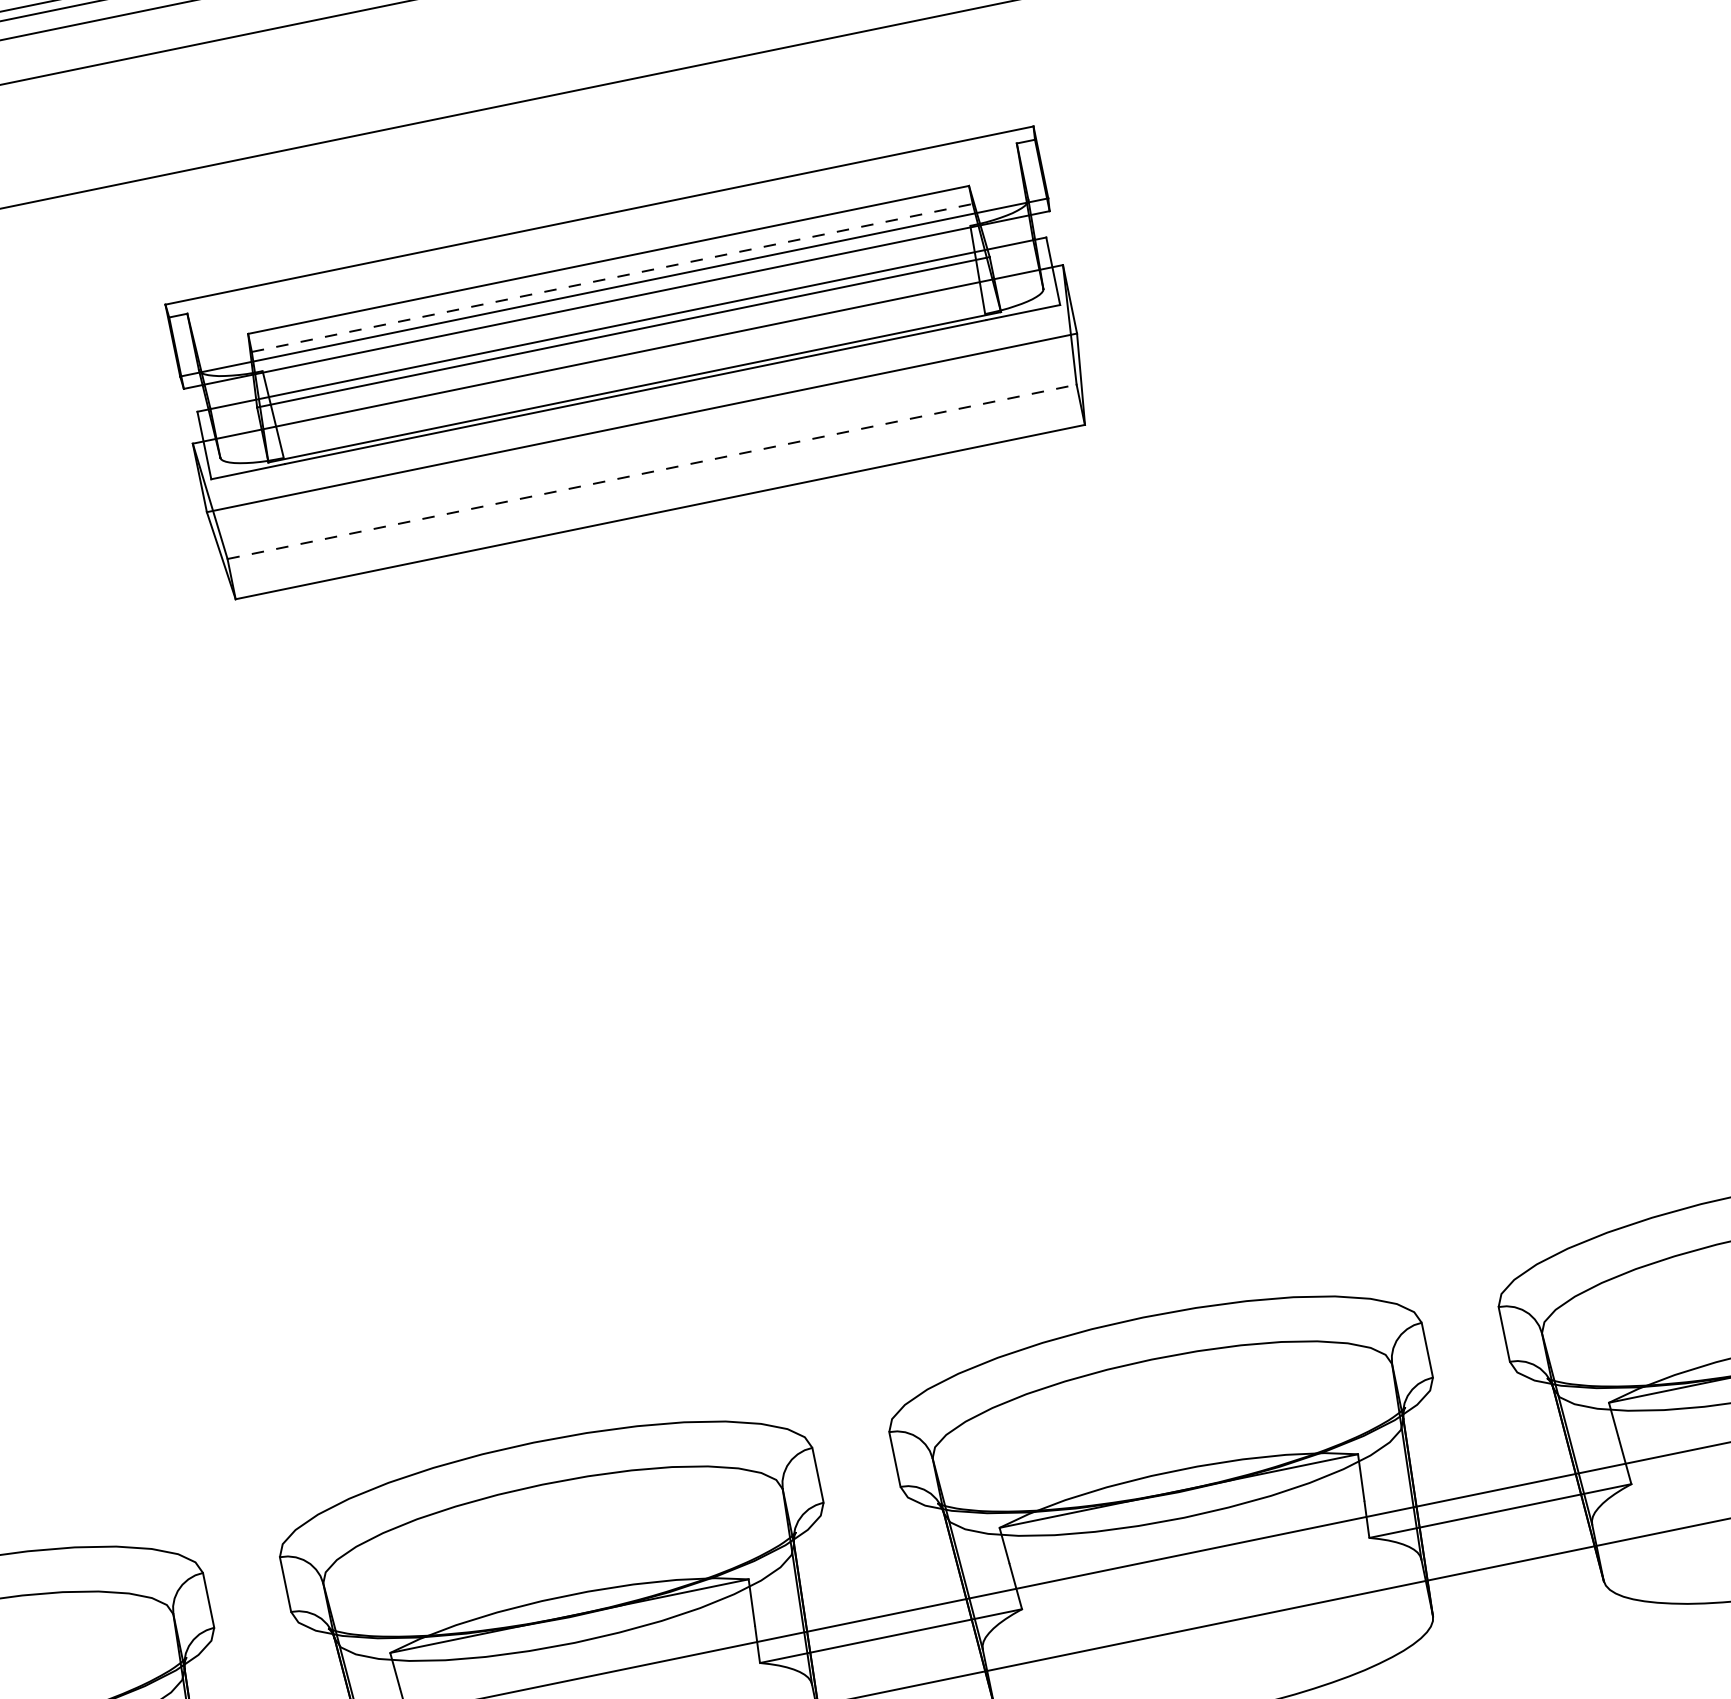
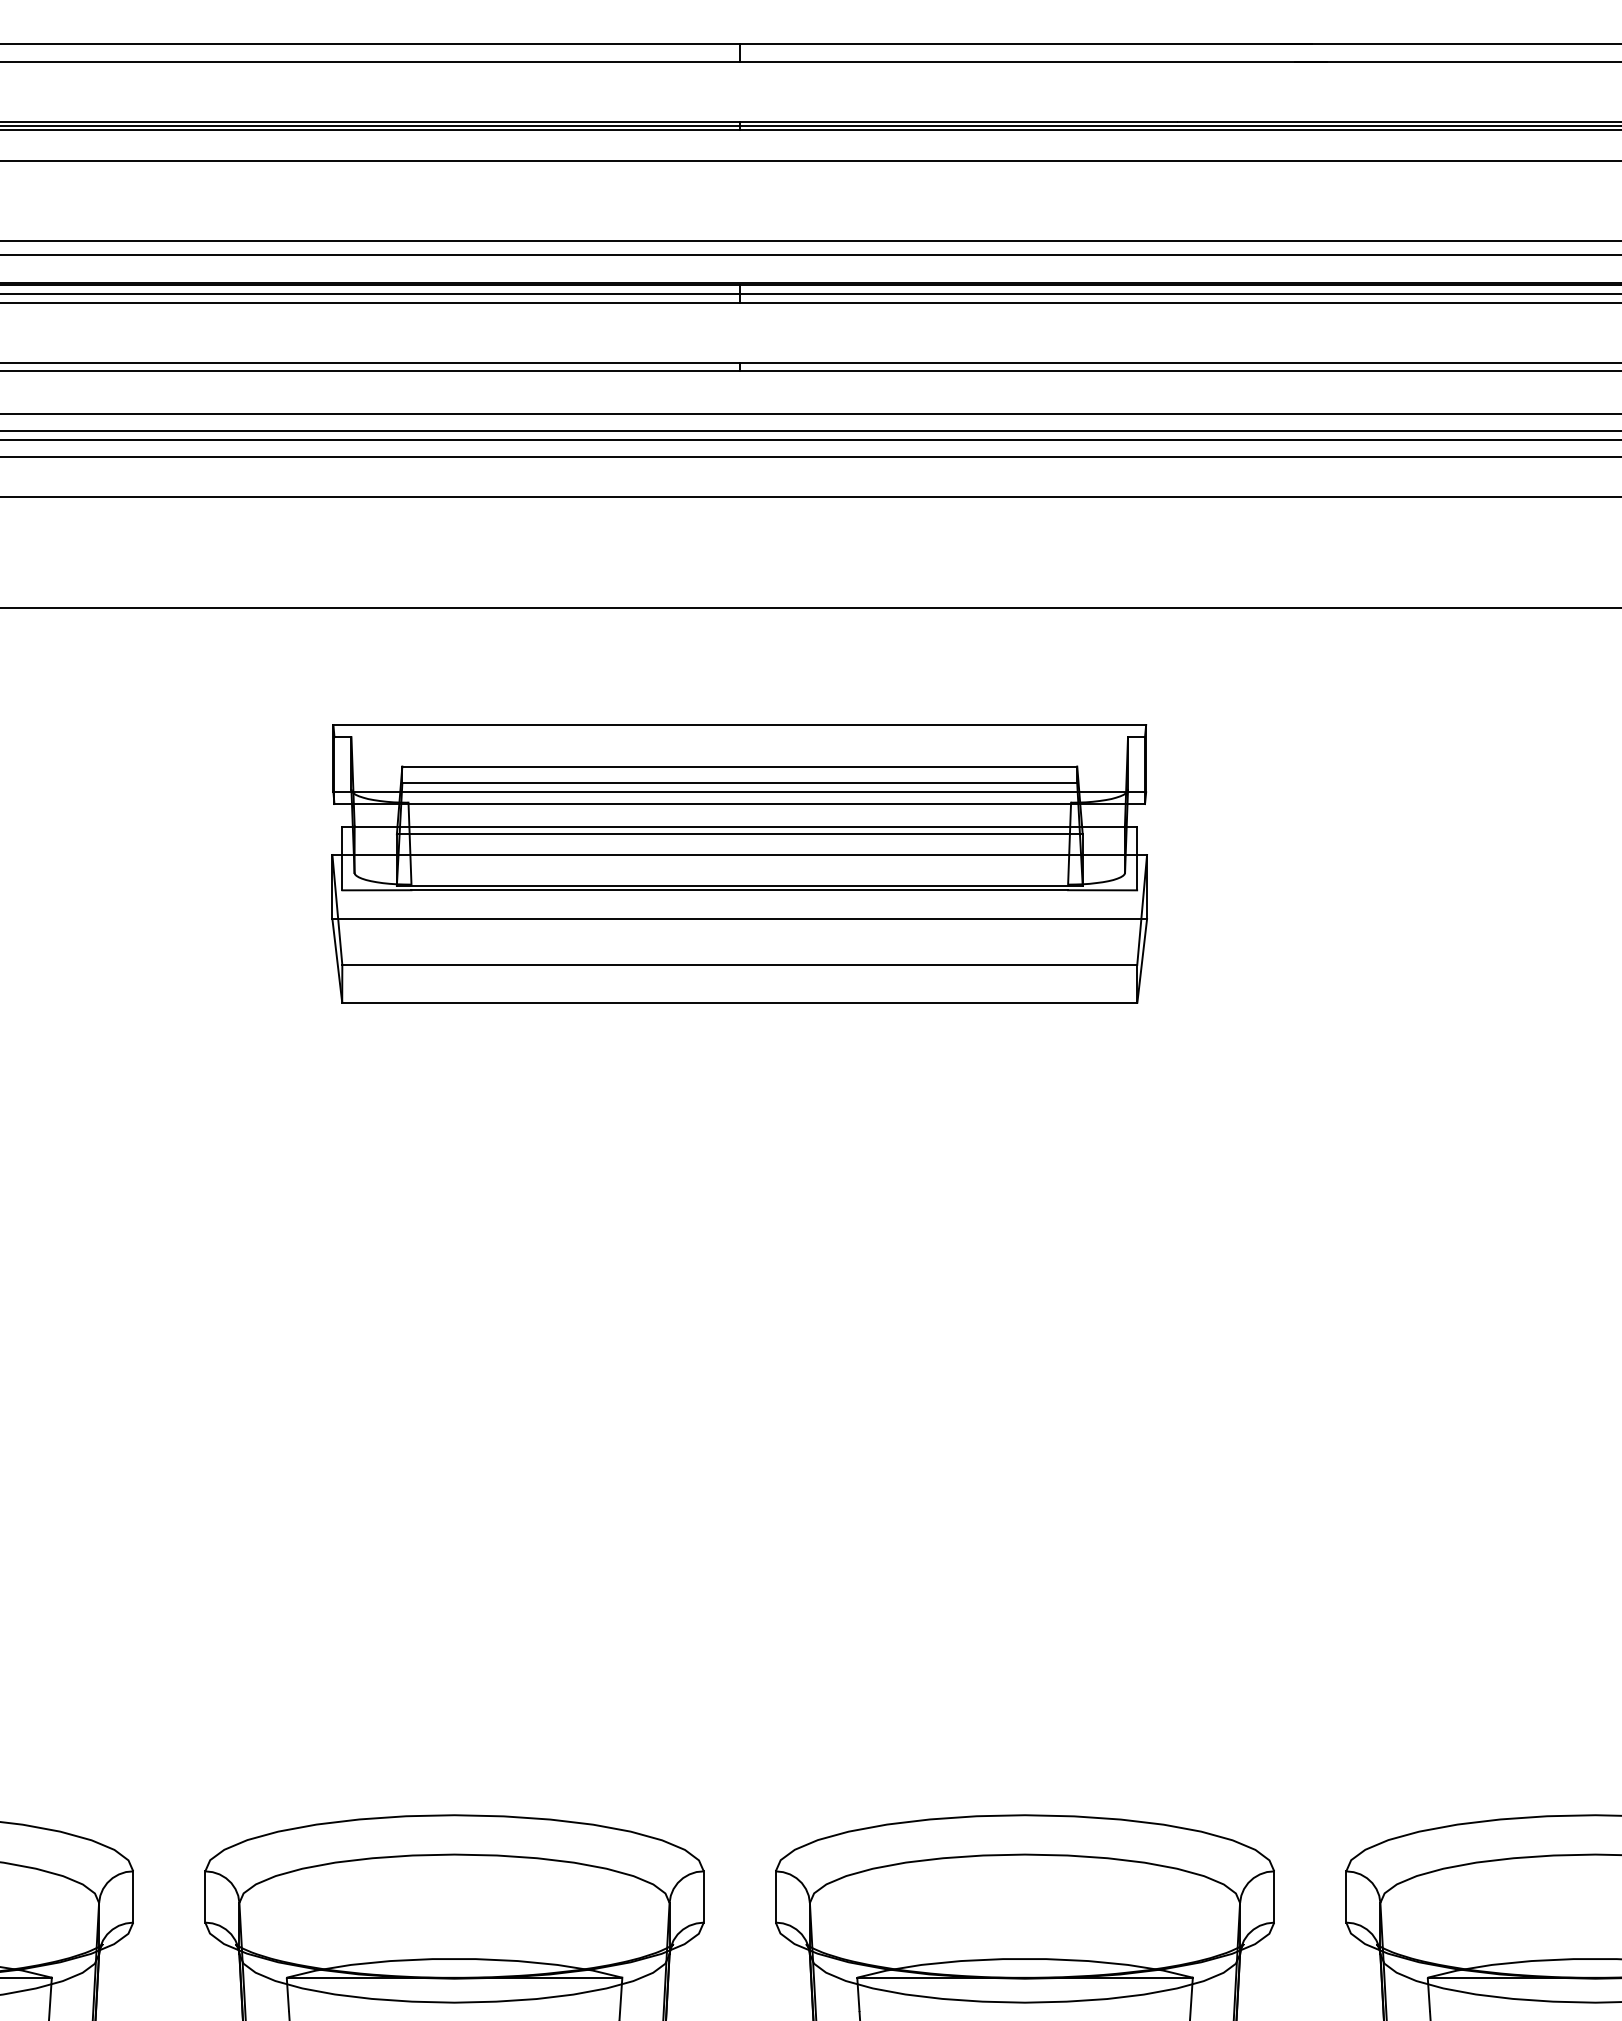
line: (613, 277) -> (740, 783), dashed -> solid
line: (651, 471) -> (739, 964), dashed -> solid

